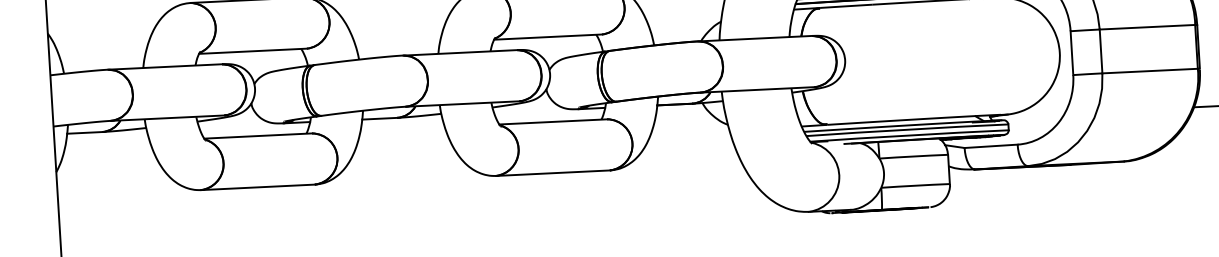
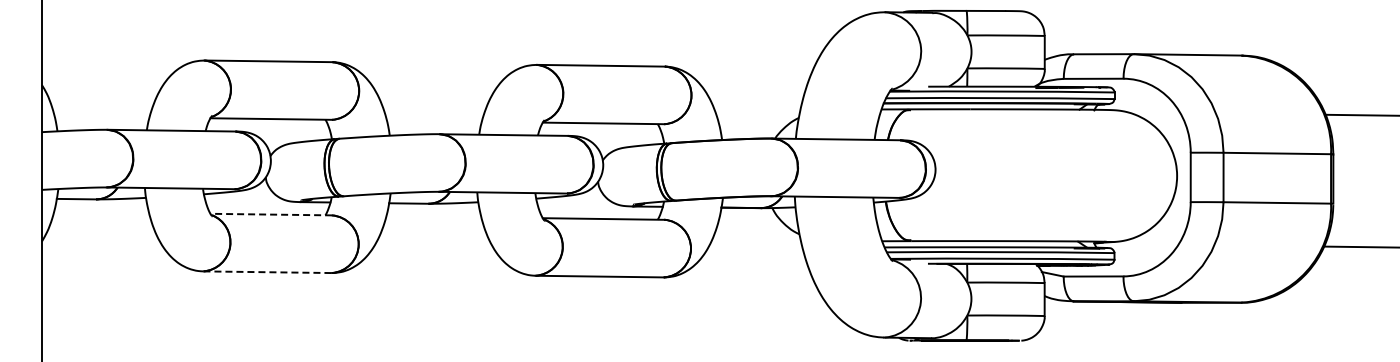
line: (258, 135) -> (271, 214), solid -> dashed
line: (258, 187) -> (267, 272), solid -> dashed

